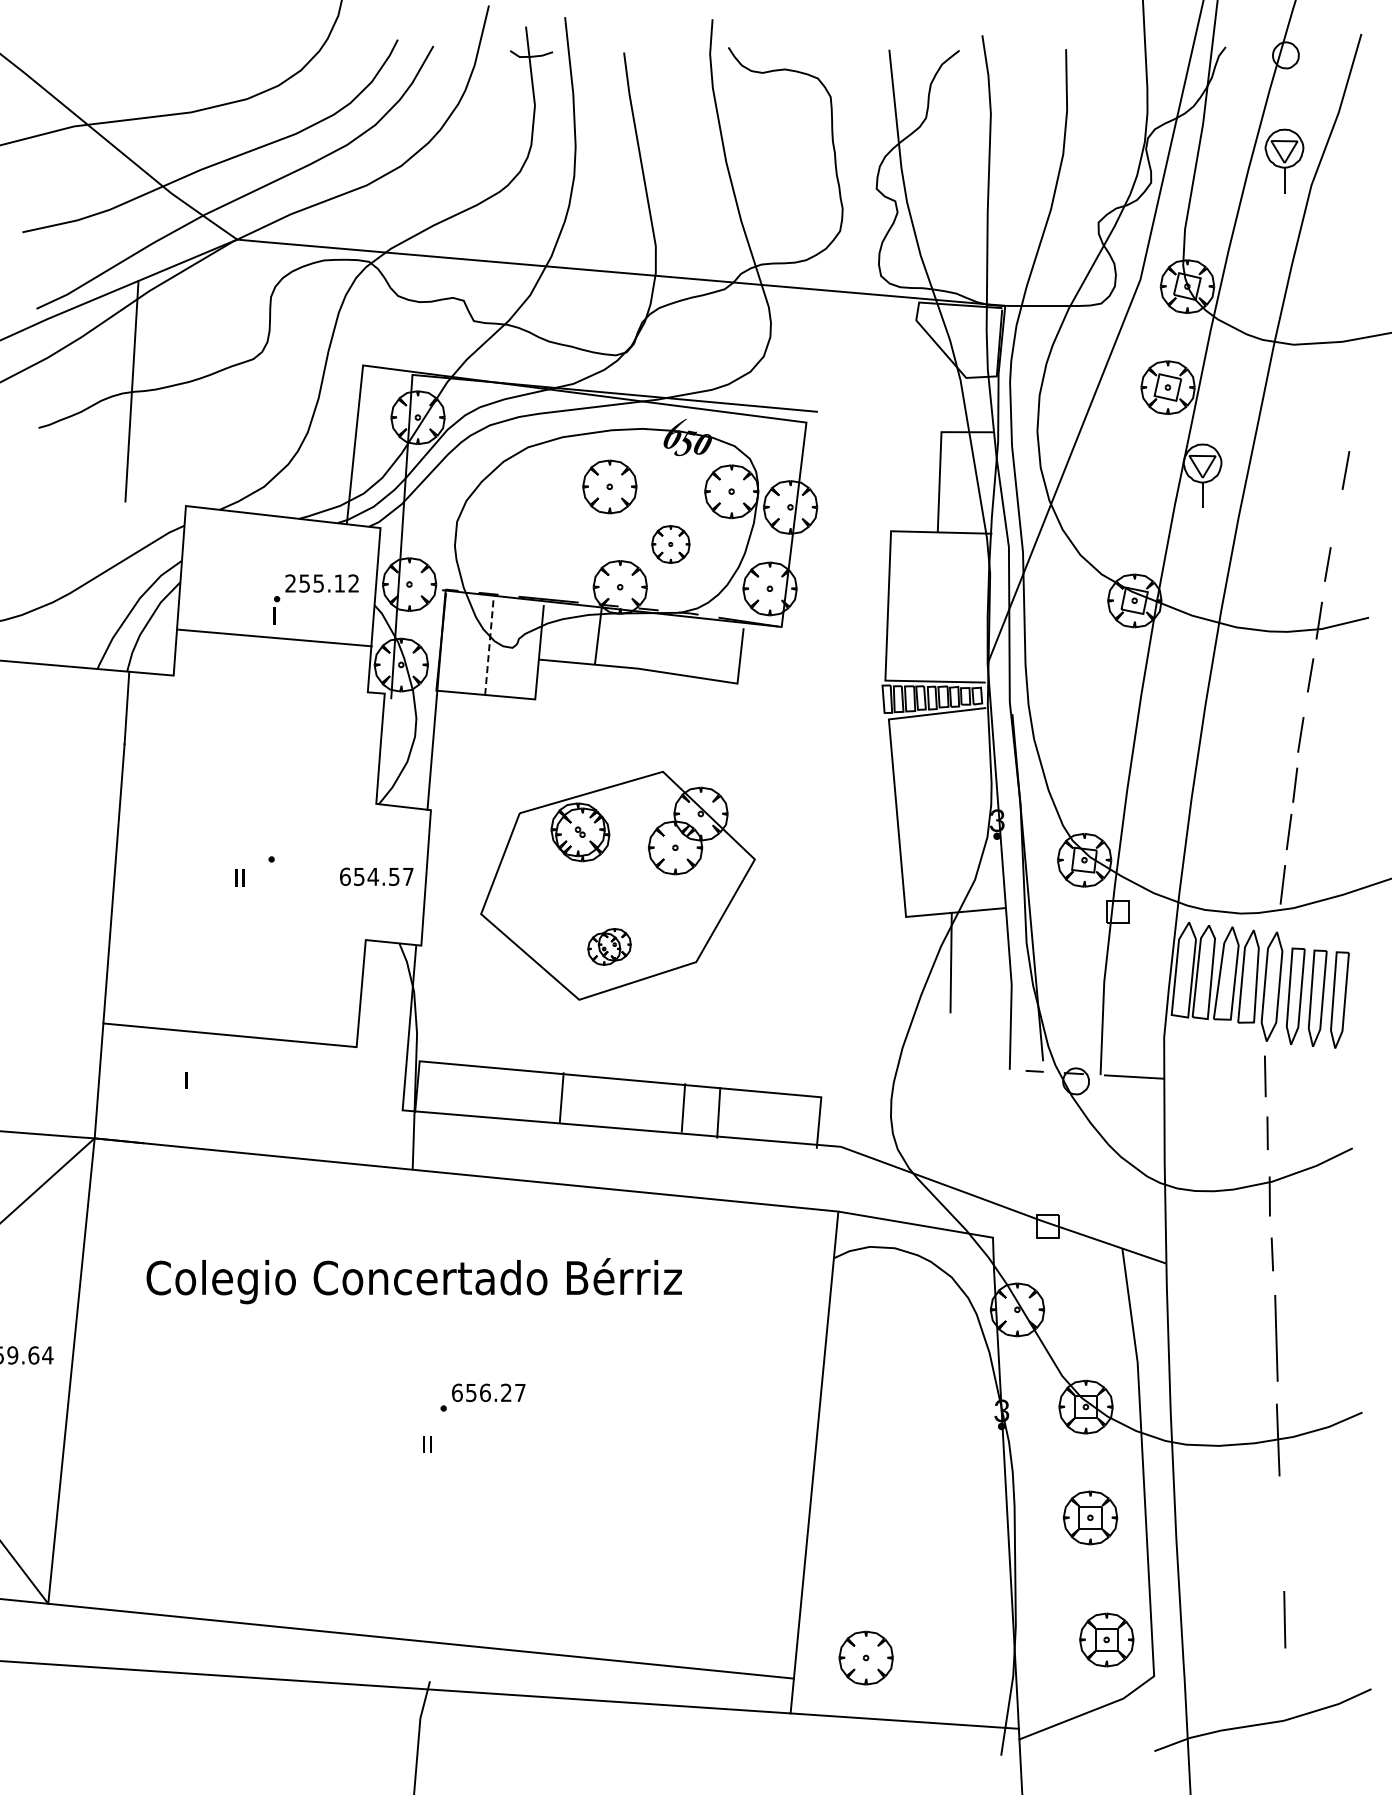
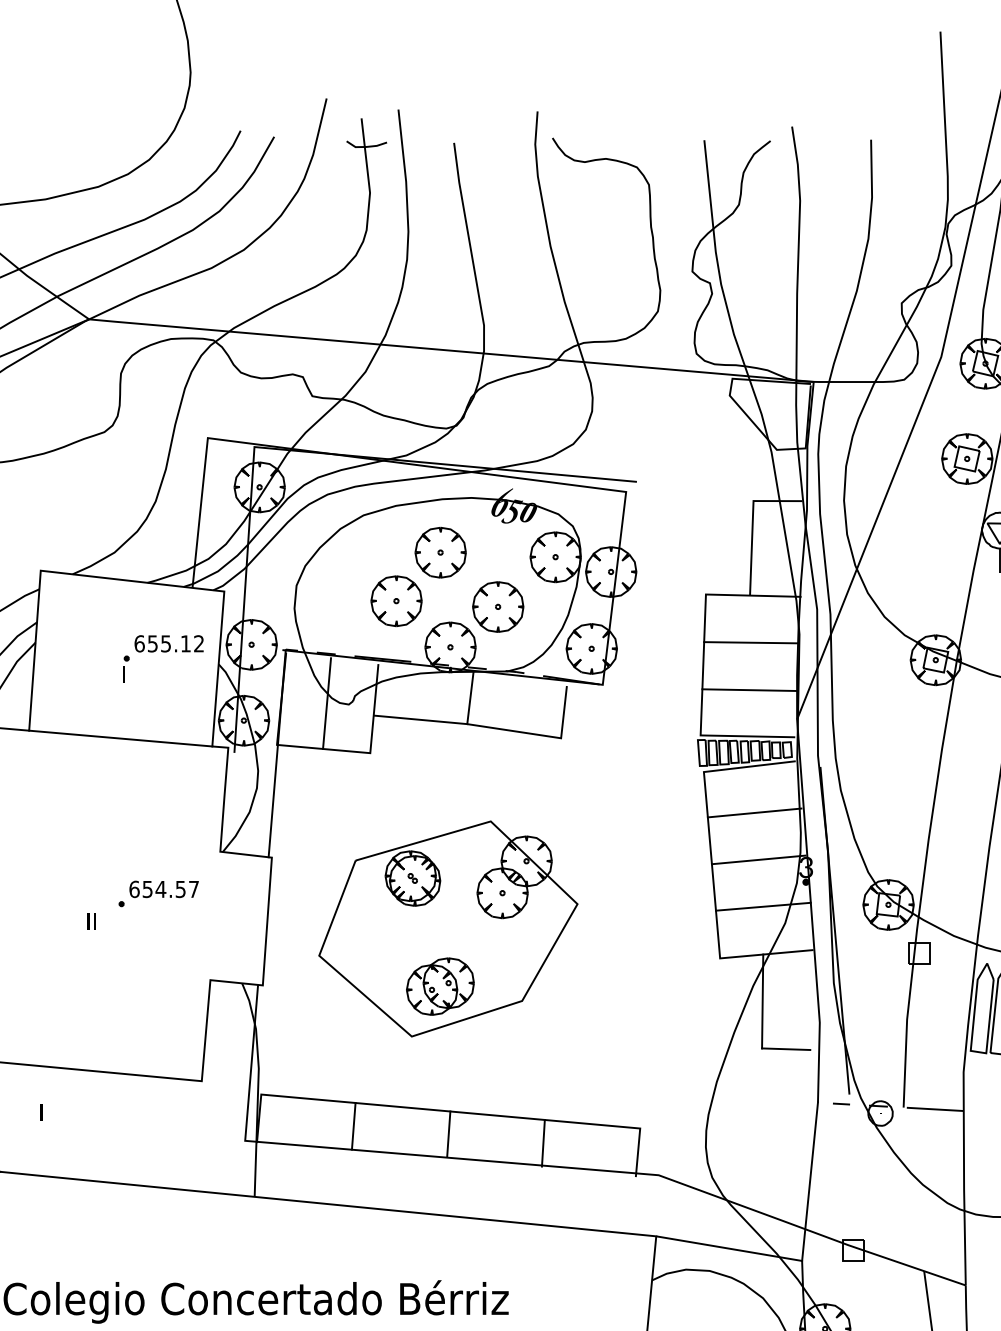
part: (562, 538) -> (396, 601), added
part: (670, 544) -> (497, 607), size x1.43
line: (938, 582) -> (750, 642), added
text: (290, 583) -> (139, 643), 255.12 -> 655.12
line: (936, 632) -> (748, 690), added
line: (598, 635) -> (470, 697), moved
line: (274, 637) -> (120, 738), moved
line: (489, 646) -> (327, 703), dashed -> solid
line: (942, 762) -> (754, 812), added
line: (946, 812) -> (758, 859), added
line: (951, 862) -> (762, 907), added
text: (376, 876) -> (163, 889), moved
part: (609, 946) -> (440, 986), size x1.67
line: (975, 1013) -> (785, 1049), added
line: (561, 1097) -> (353, 1125), moved
line: (683, 1107) -> (448, 1133), moved
line: (1000, 1153) -> (809, 1181), added

